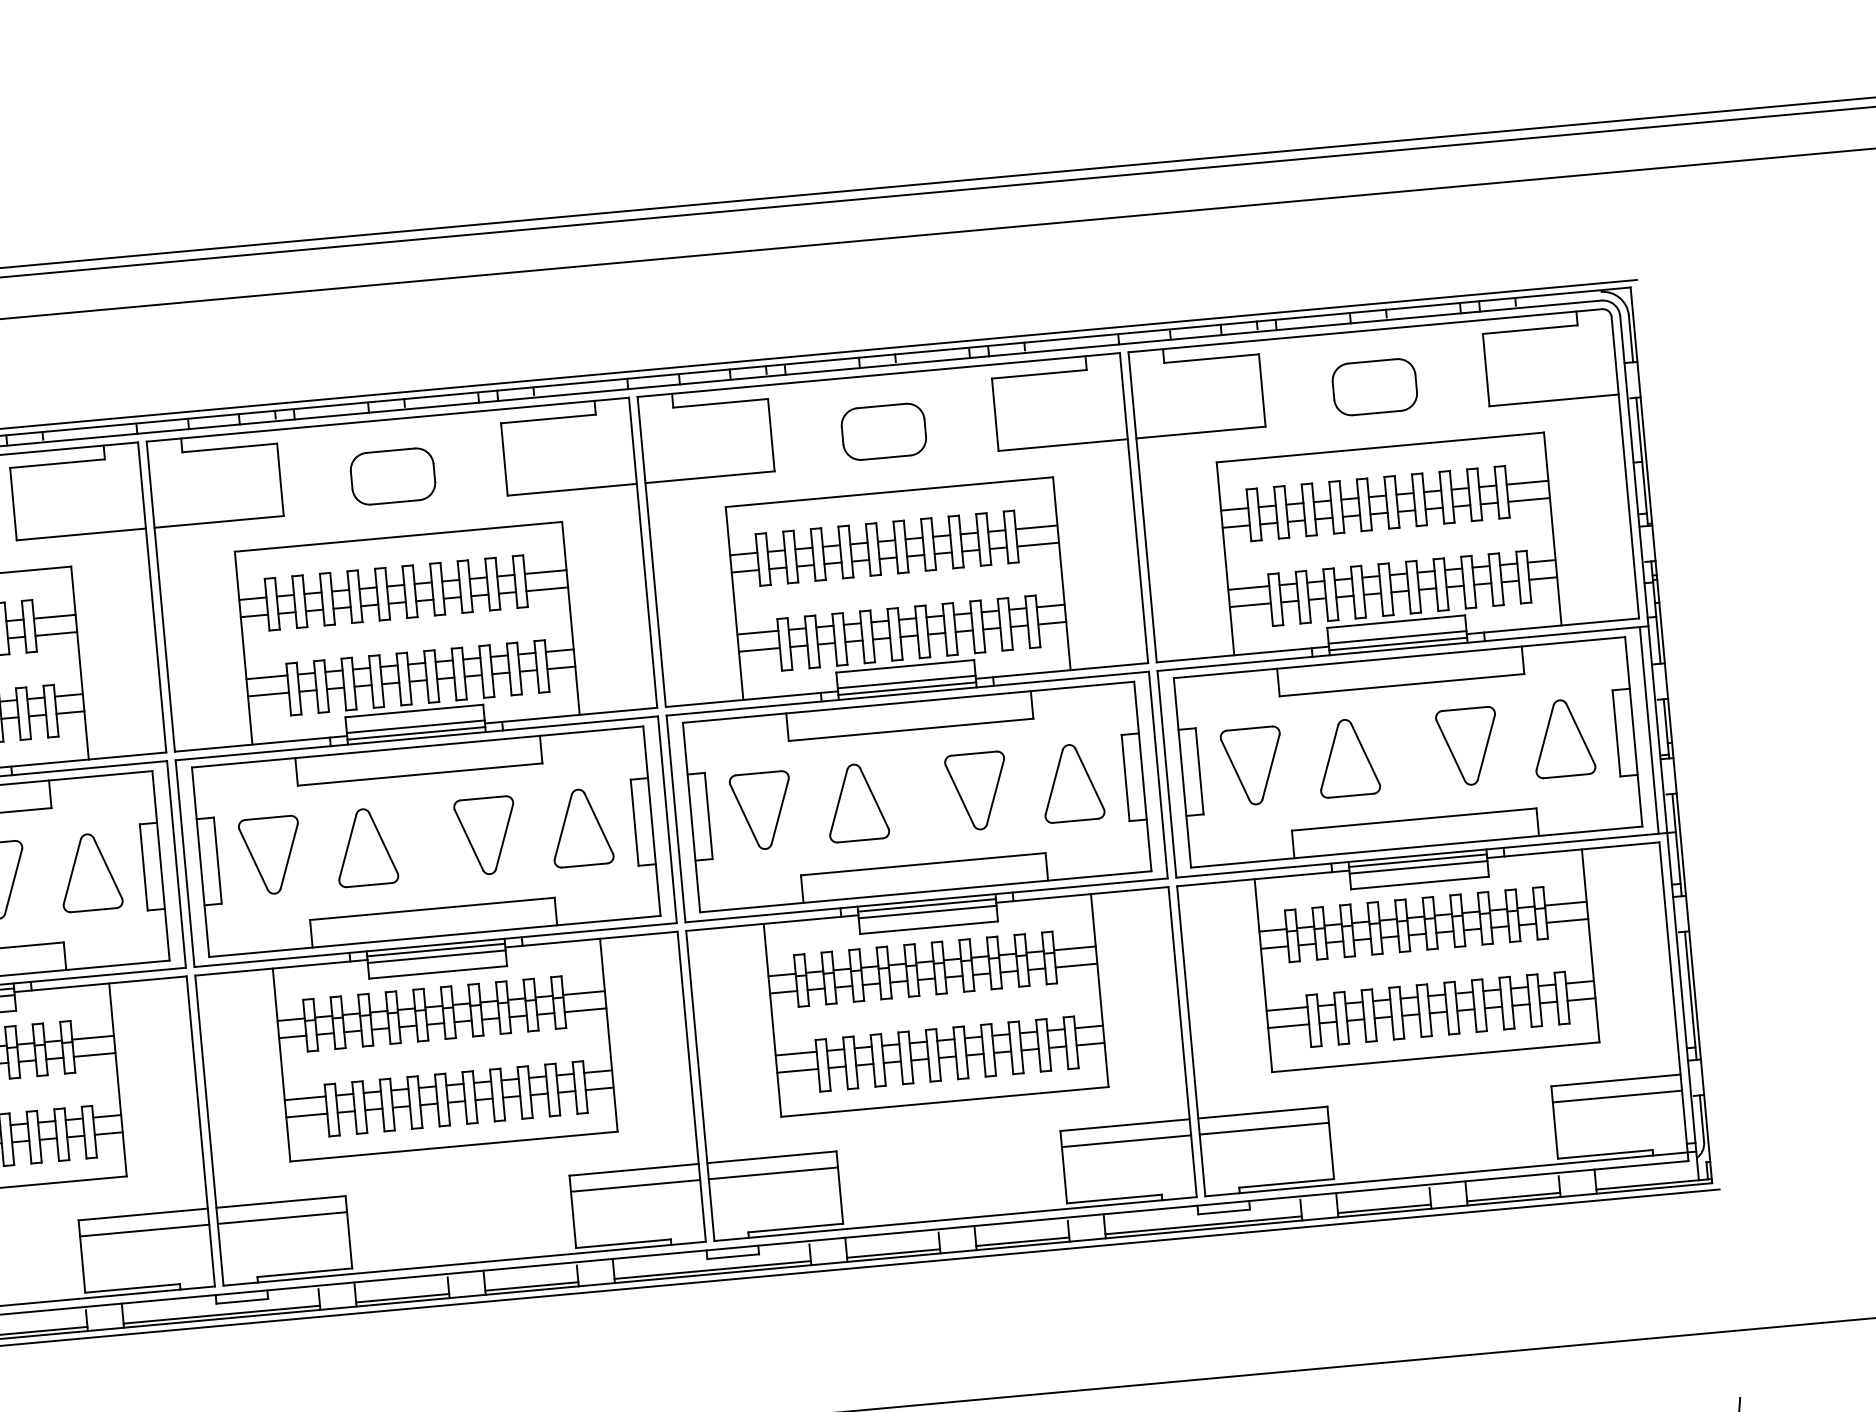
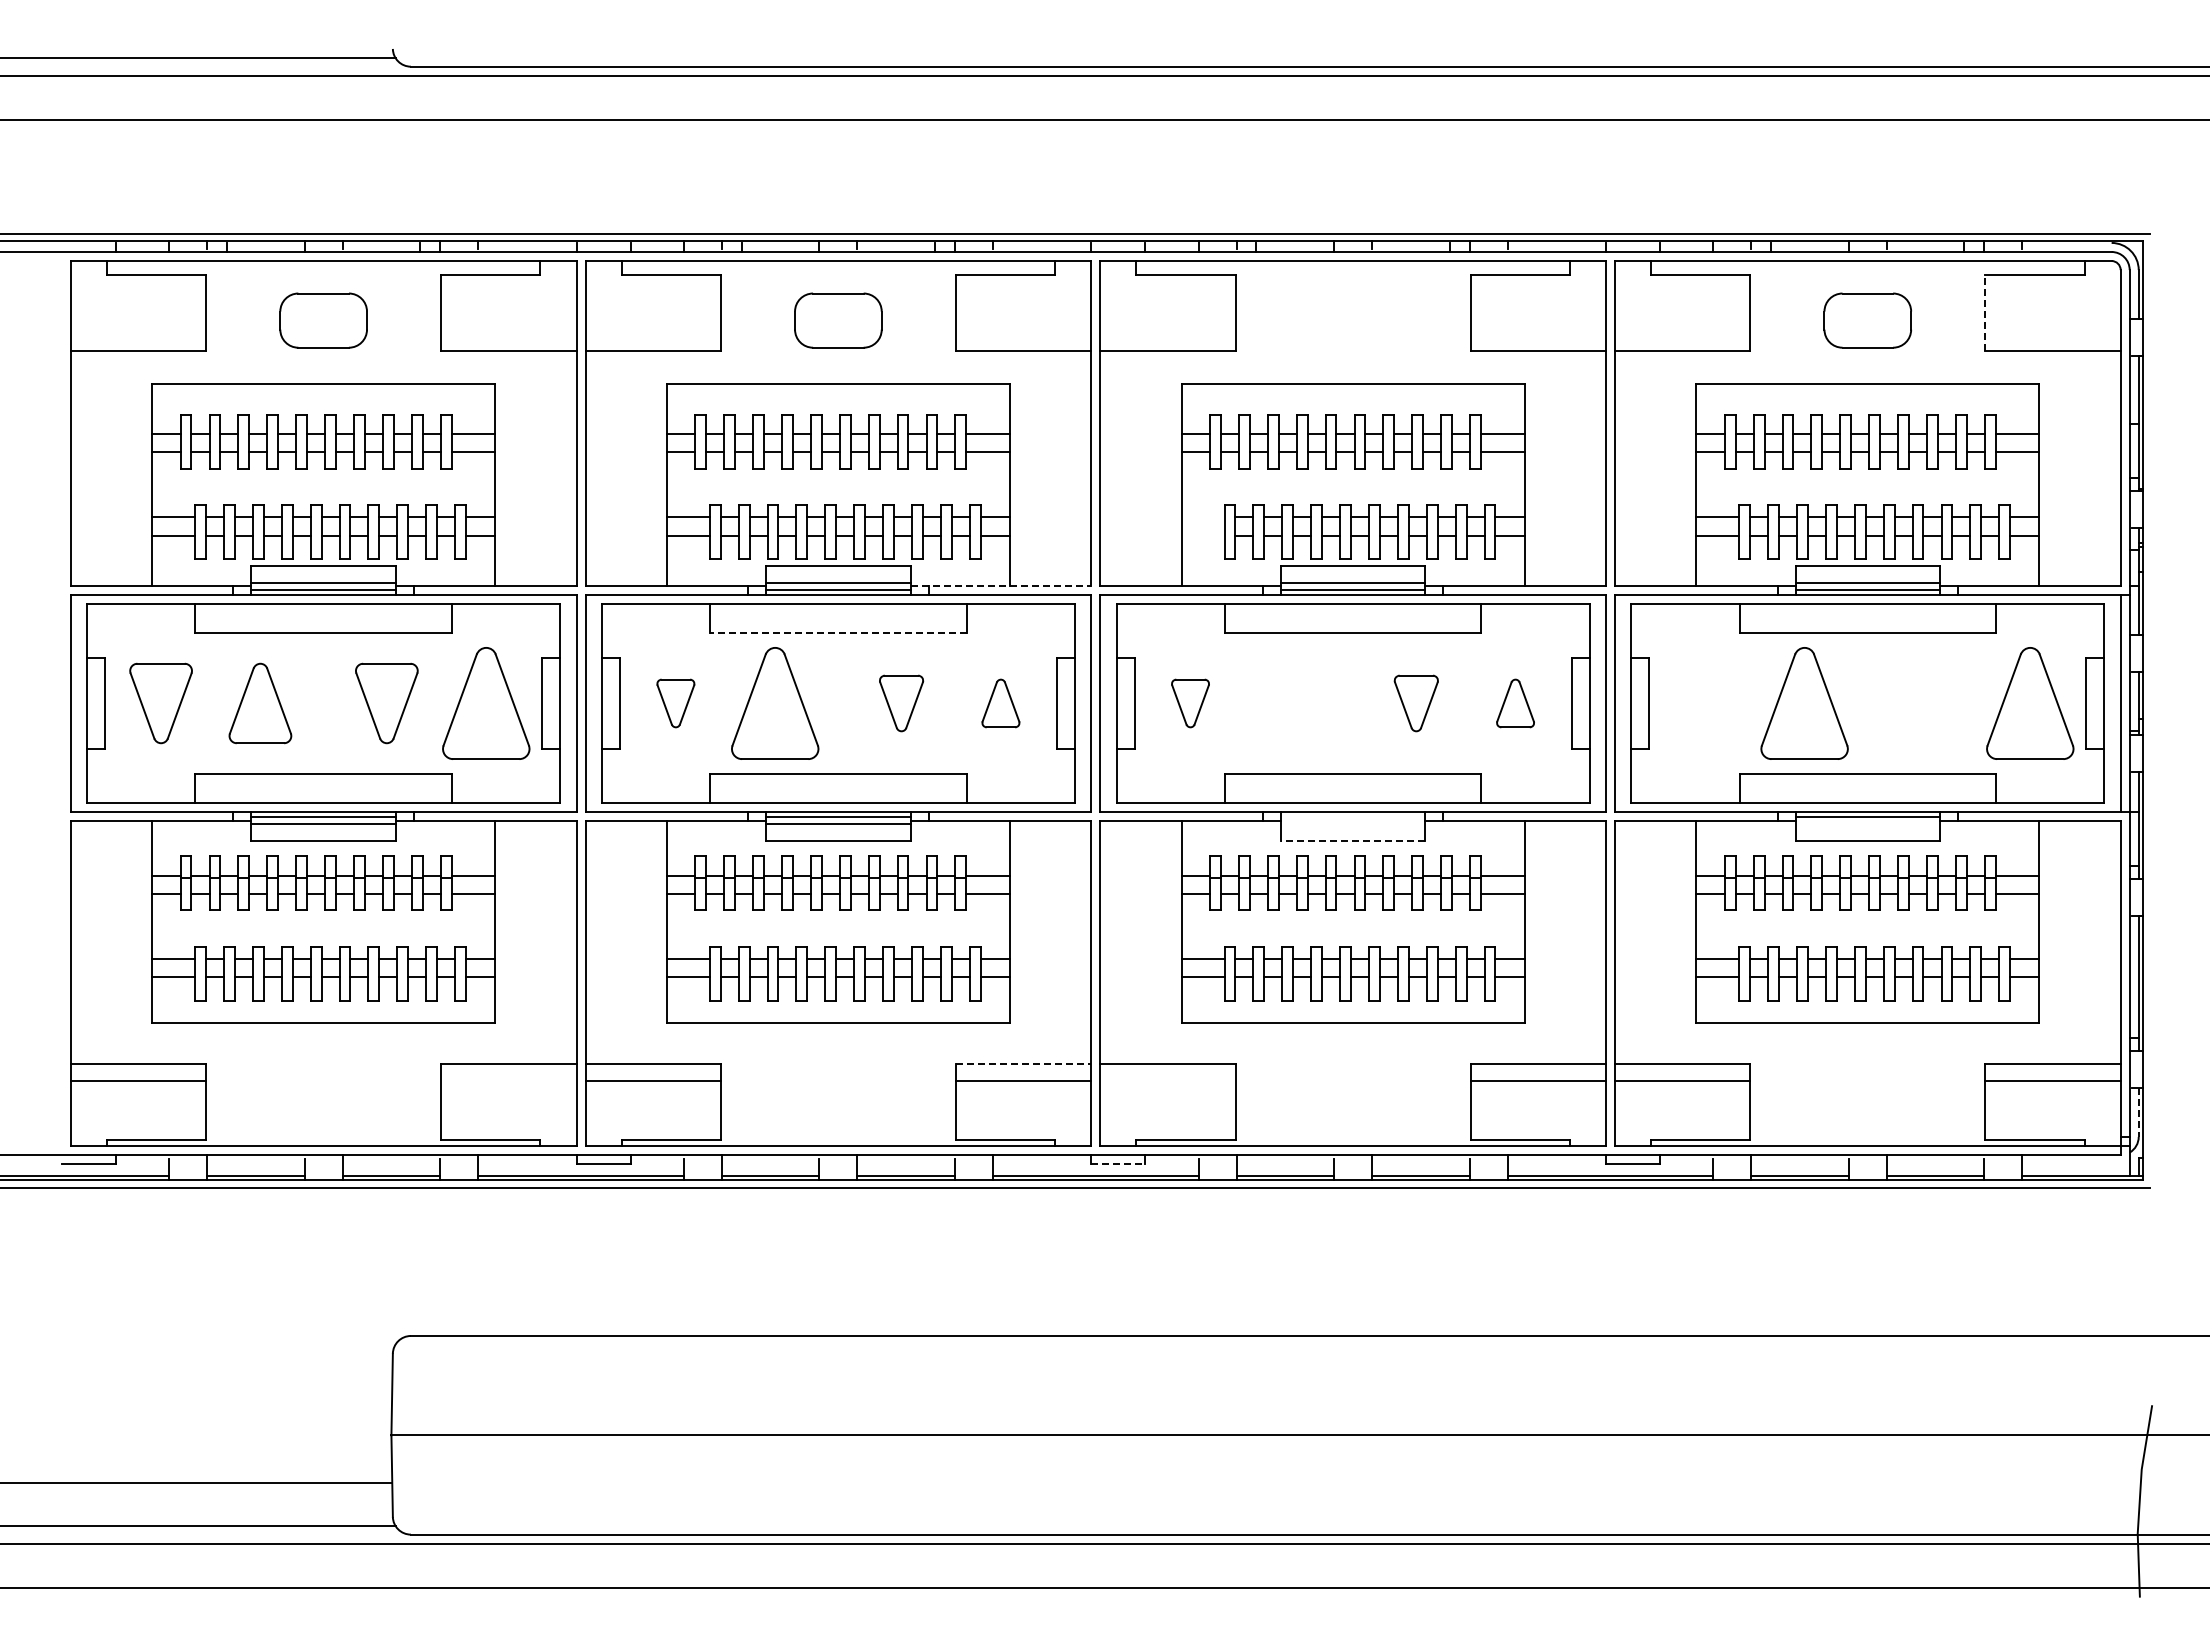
line: (1486, 370) -> (1985, 313), solid -> dashed
part: (883, 431) -> (1352, 320), removed
line: (757, 632) -> (1202, 517), removed
line: (758, 649) -> (1202, 535), removed
line: (571, 715) -> (1001, 586), solid -> dashed
part: (1563, 738) -> (2030, 703), size x1.4
part: (1467, 746) -> (1930, 703), removed
part: (1347, 757) -> (1804, 703), size x1.4
part: (1252, 766) -> (1704, 703), removed
line: (419, 775) -> (837, 633), solid -> dashed
part: (1072, 782) -> (1515, 703), size x0.6
part: (977, 791) -> (1416, 703), size x0.7
part: (856, 802) -> (1289, 703), removed
part: (762, 811) -> (1190, 703), size x0.6
part: (580, 827) -> (1000, 703), size x0.6
part: (486, 836) -> (901, 703), size x0.7
part: (365, 847) -> (774, 703), size x1.4
part: (270, 855) -> (675, 703), size x0.6
line: (1418, 867) -> (1867, 824), removed
part: (89, 872) -> (485, 703), size x1.4
line: (926, 905) -> (1352, 817), removed
line: (927, 912) -> (1352, 824), removed
line: (928, 927) -> (1352, 840), solid -> dashed
line: (1701, 1118) -> (2138, 1112), solid -> dashed
line: (634, 1169) -> (1023, 1064), solid -> dashed
line: (772, 1173) -> (1167, 1081), removed
line: (144, 1230) -> (508, 1081), removed
line: (733, 1257) -> (1118, 1164), solid -> dashed

